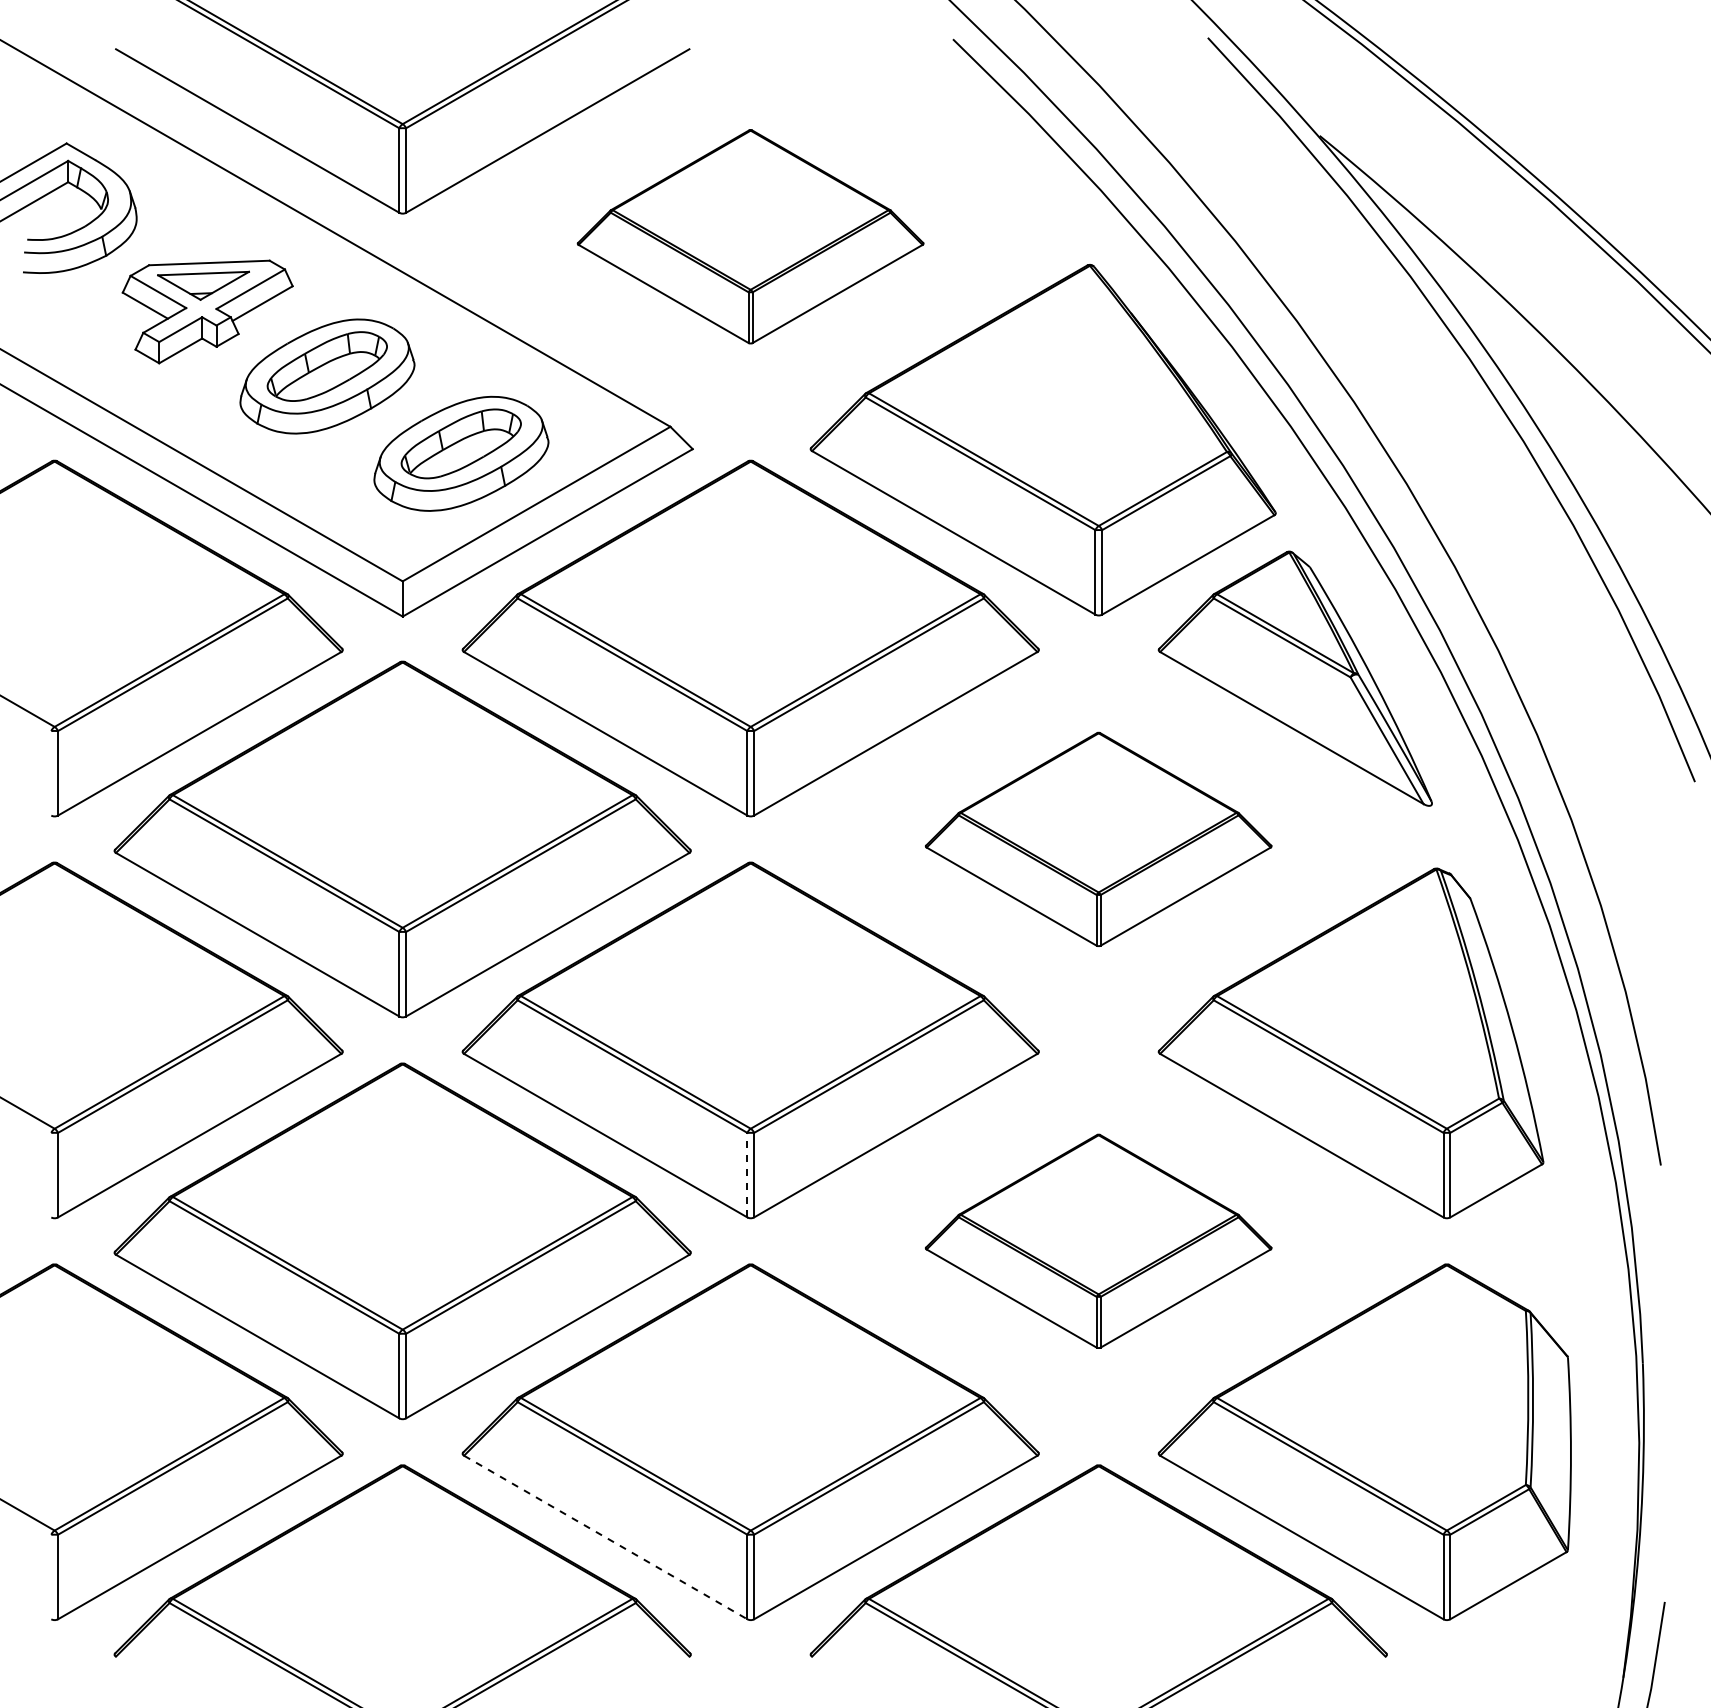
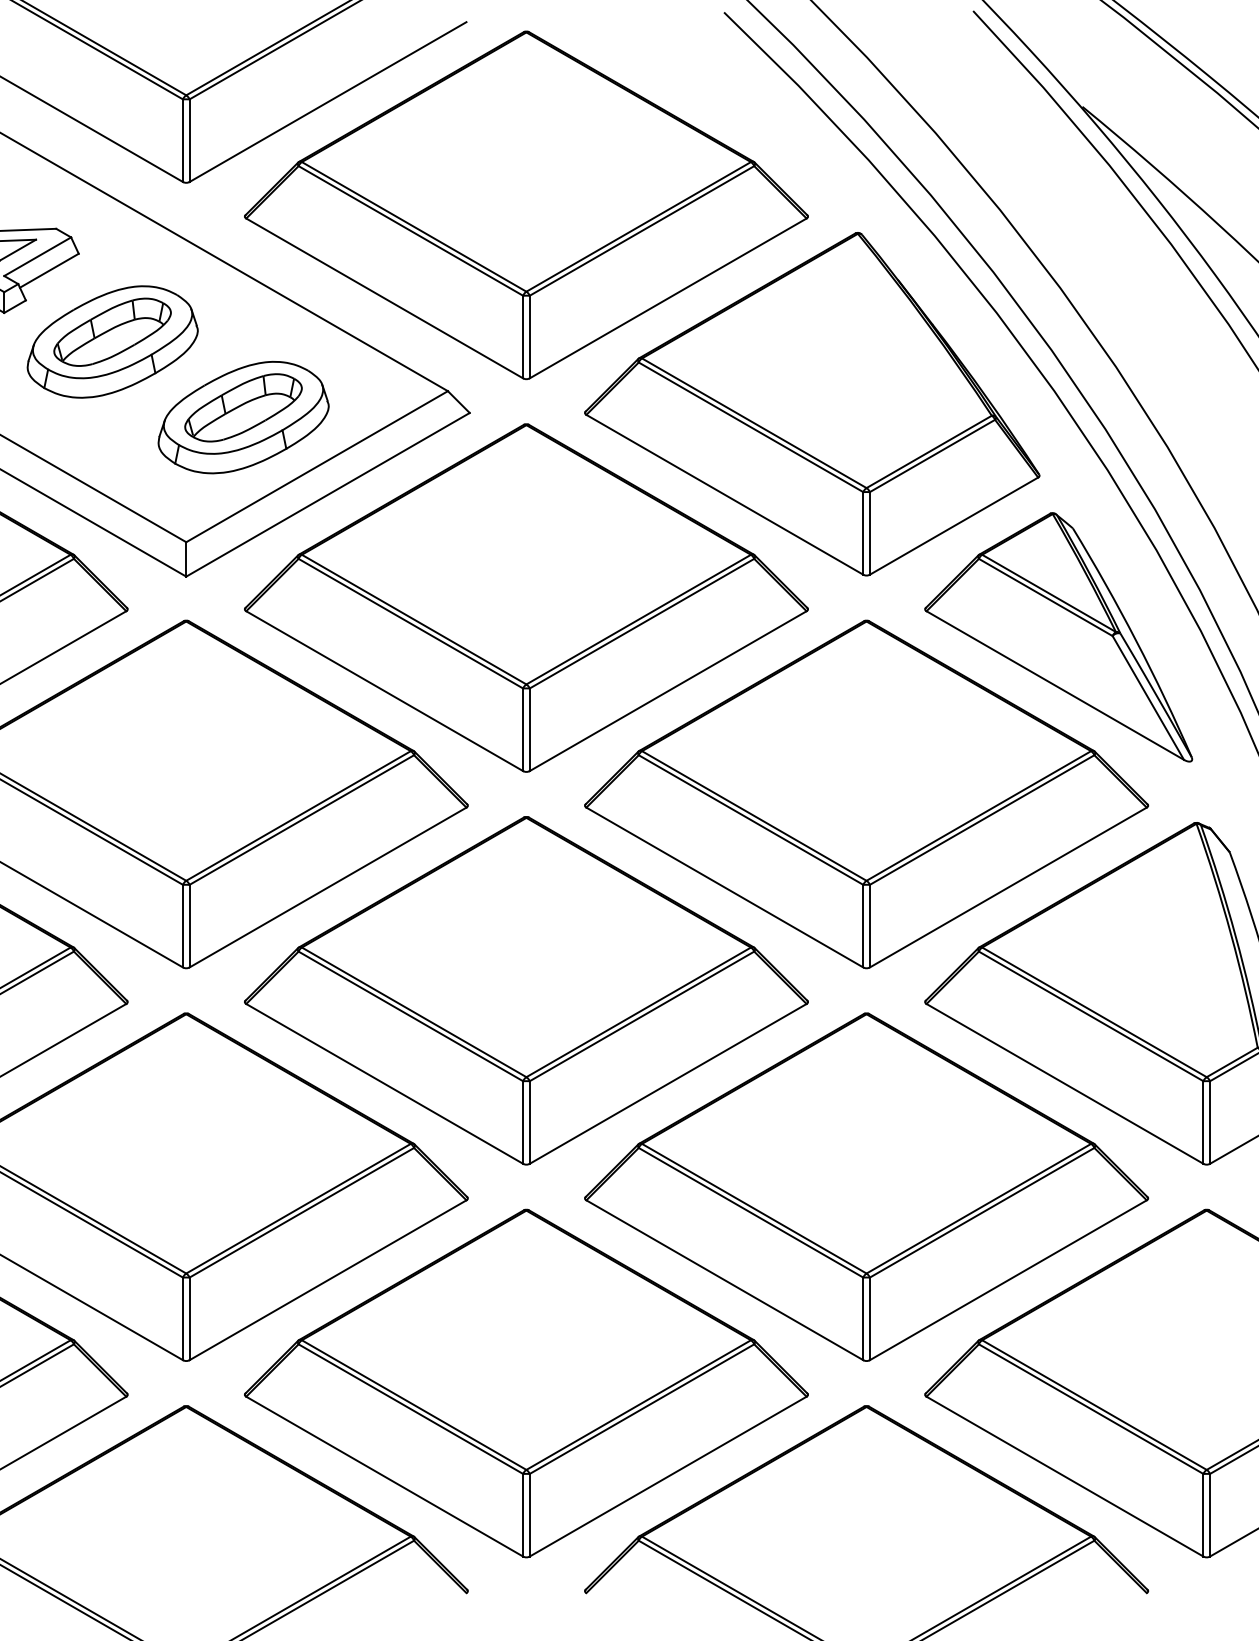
part: (750, 236) -> (526, 205), size x1.67
part: (1098, 839) -> (866, 794), size x1.67
line: (747, 1174) -> (523, 1121), dashed -> solid
part: (1098, 1241) -> (866, 1187), size x1.67
line: (605, 1537) -> (384, 1476), dashed -> solid

